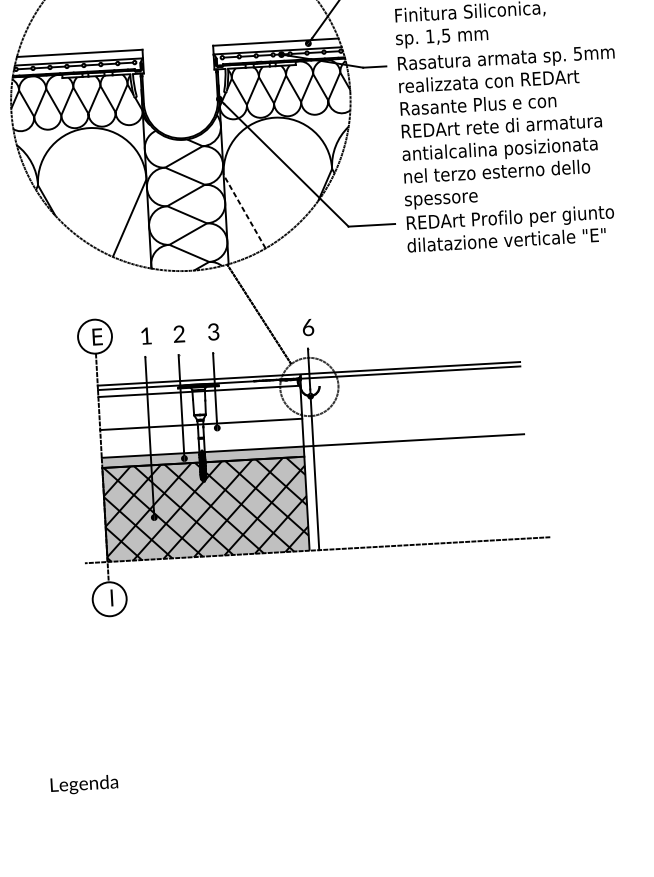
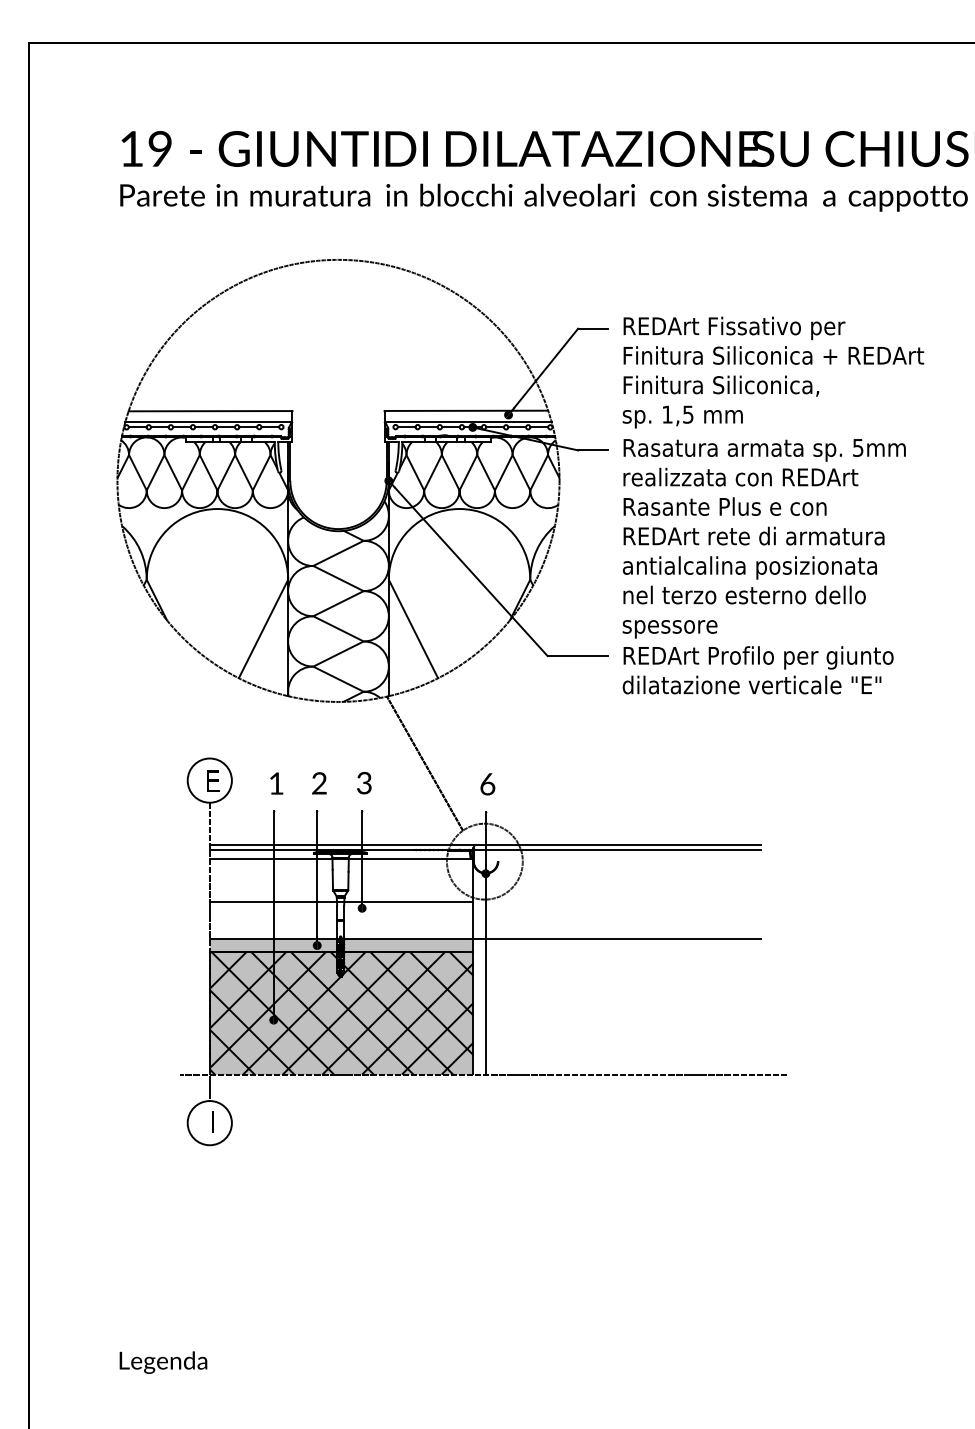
line: (244, 211) -> (413, 628), dashed -> solid

